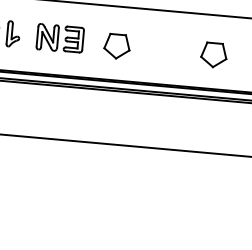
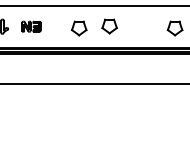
part: (60, 37) -> (31, 26), size x0.7
part: (117, 46) -> (79, 28), moved
part: (213, 55) -> (109, 26), moved

